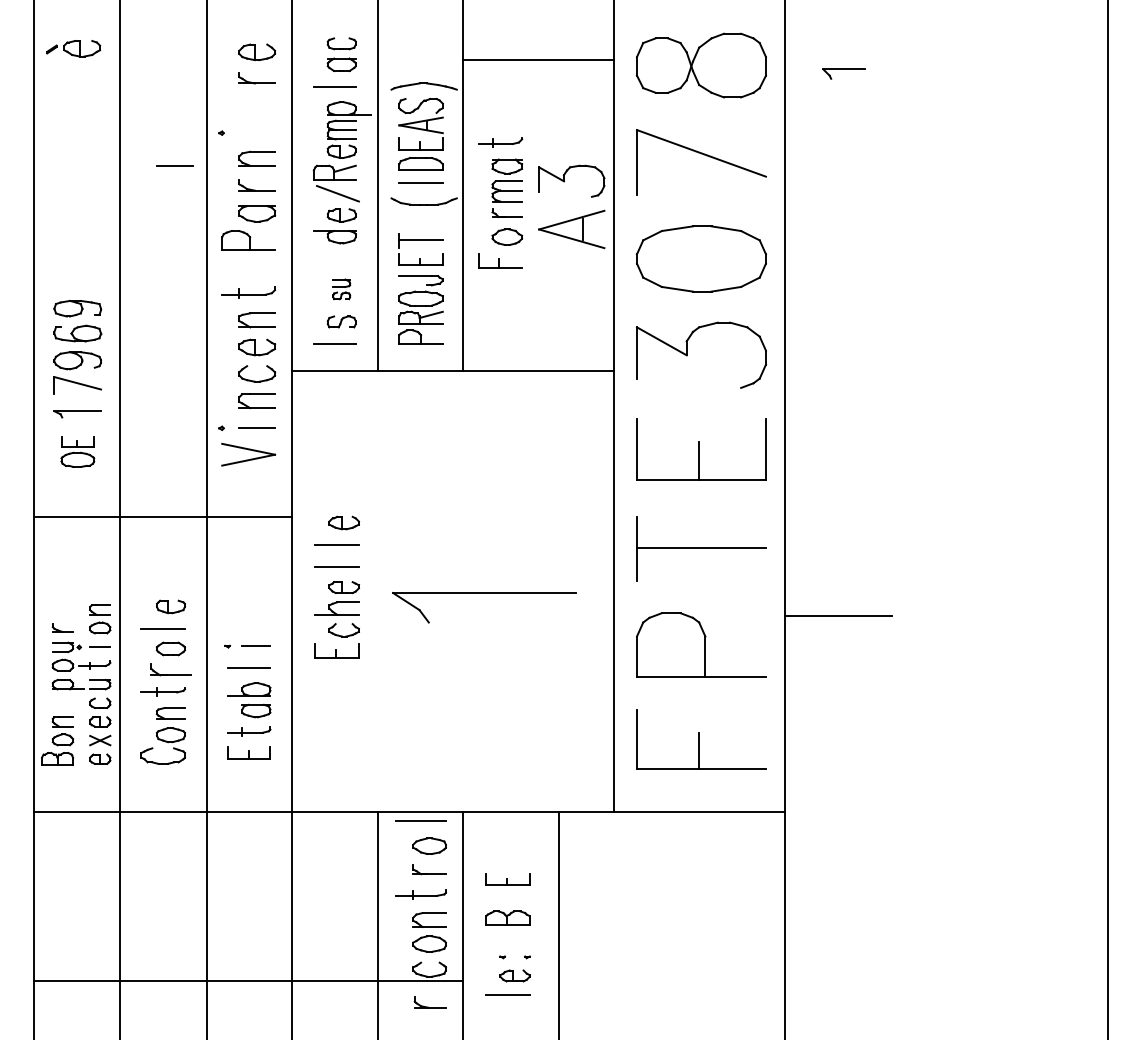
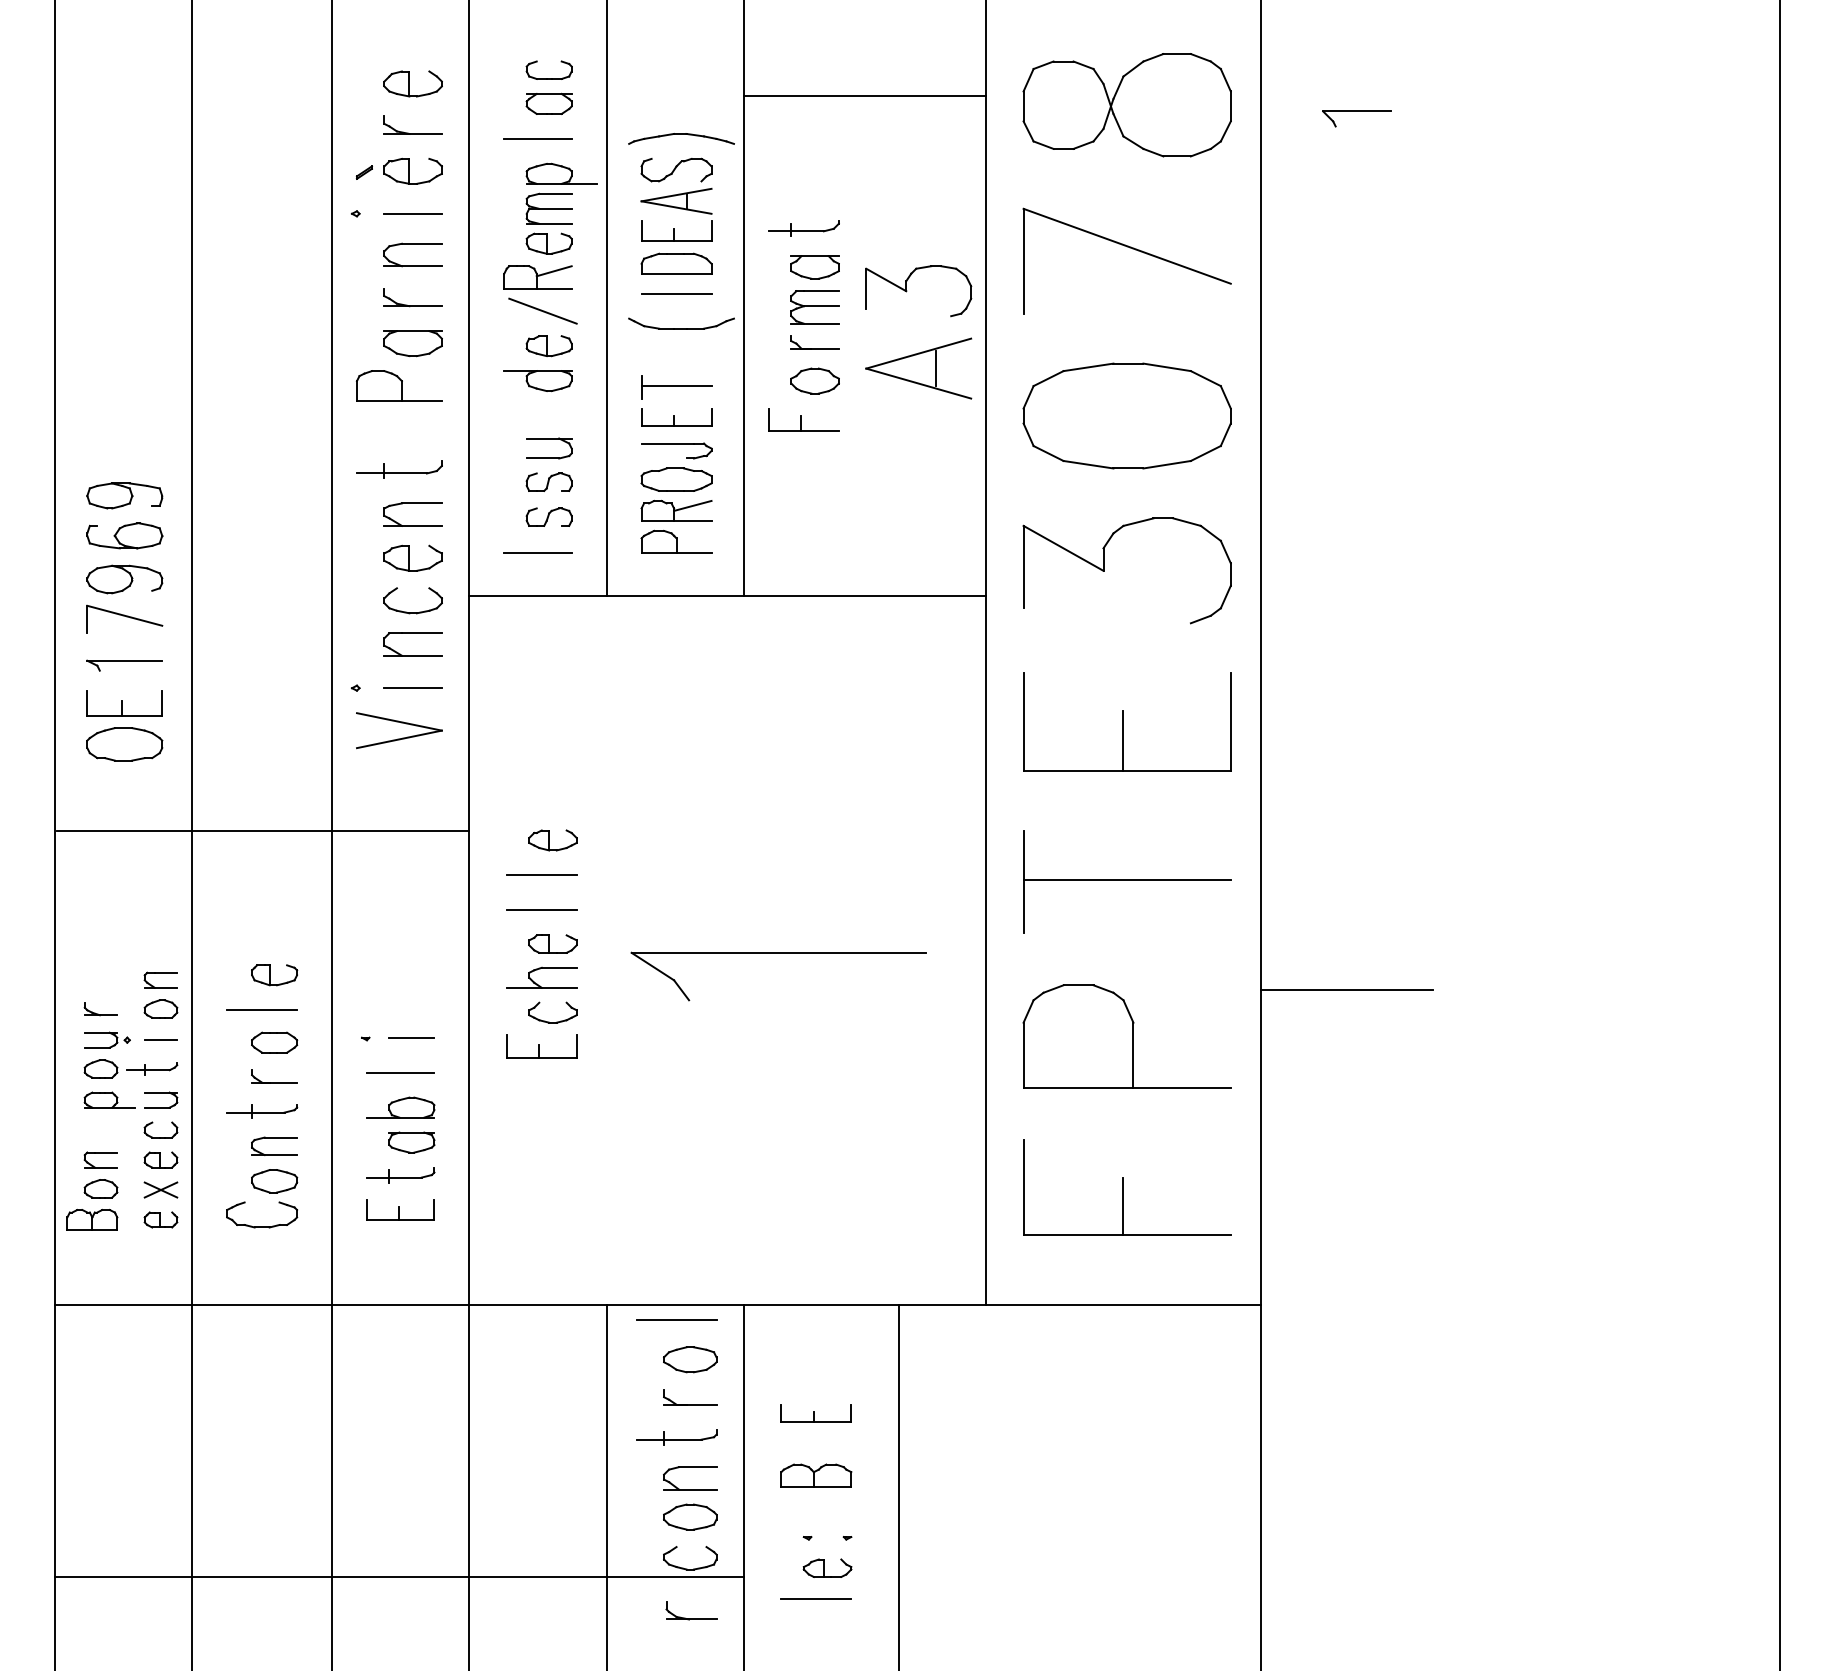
part: (73, 48) -> (399, 170), moved
line: (174, 165) -> (412, 212), moved
part: (341, 289) -> (548, 465), size x1.67
part: (77, 451) -> (124, 725), size x1.43
part: (170, 669) -> (273, 1075), size x0.71

